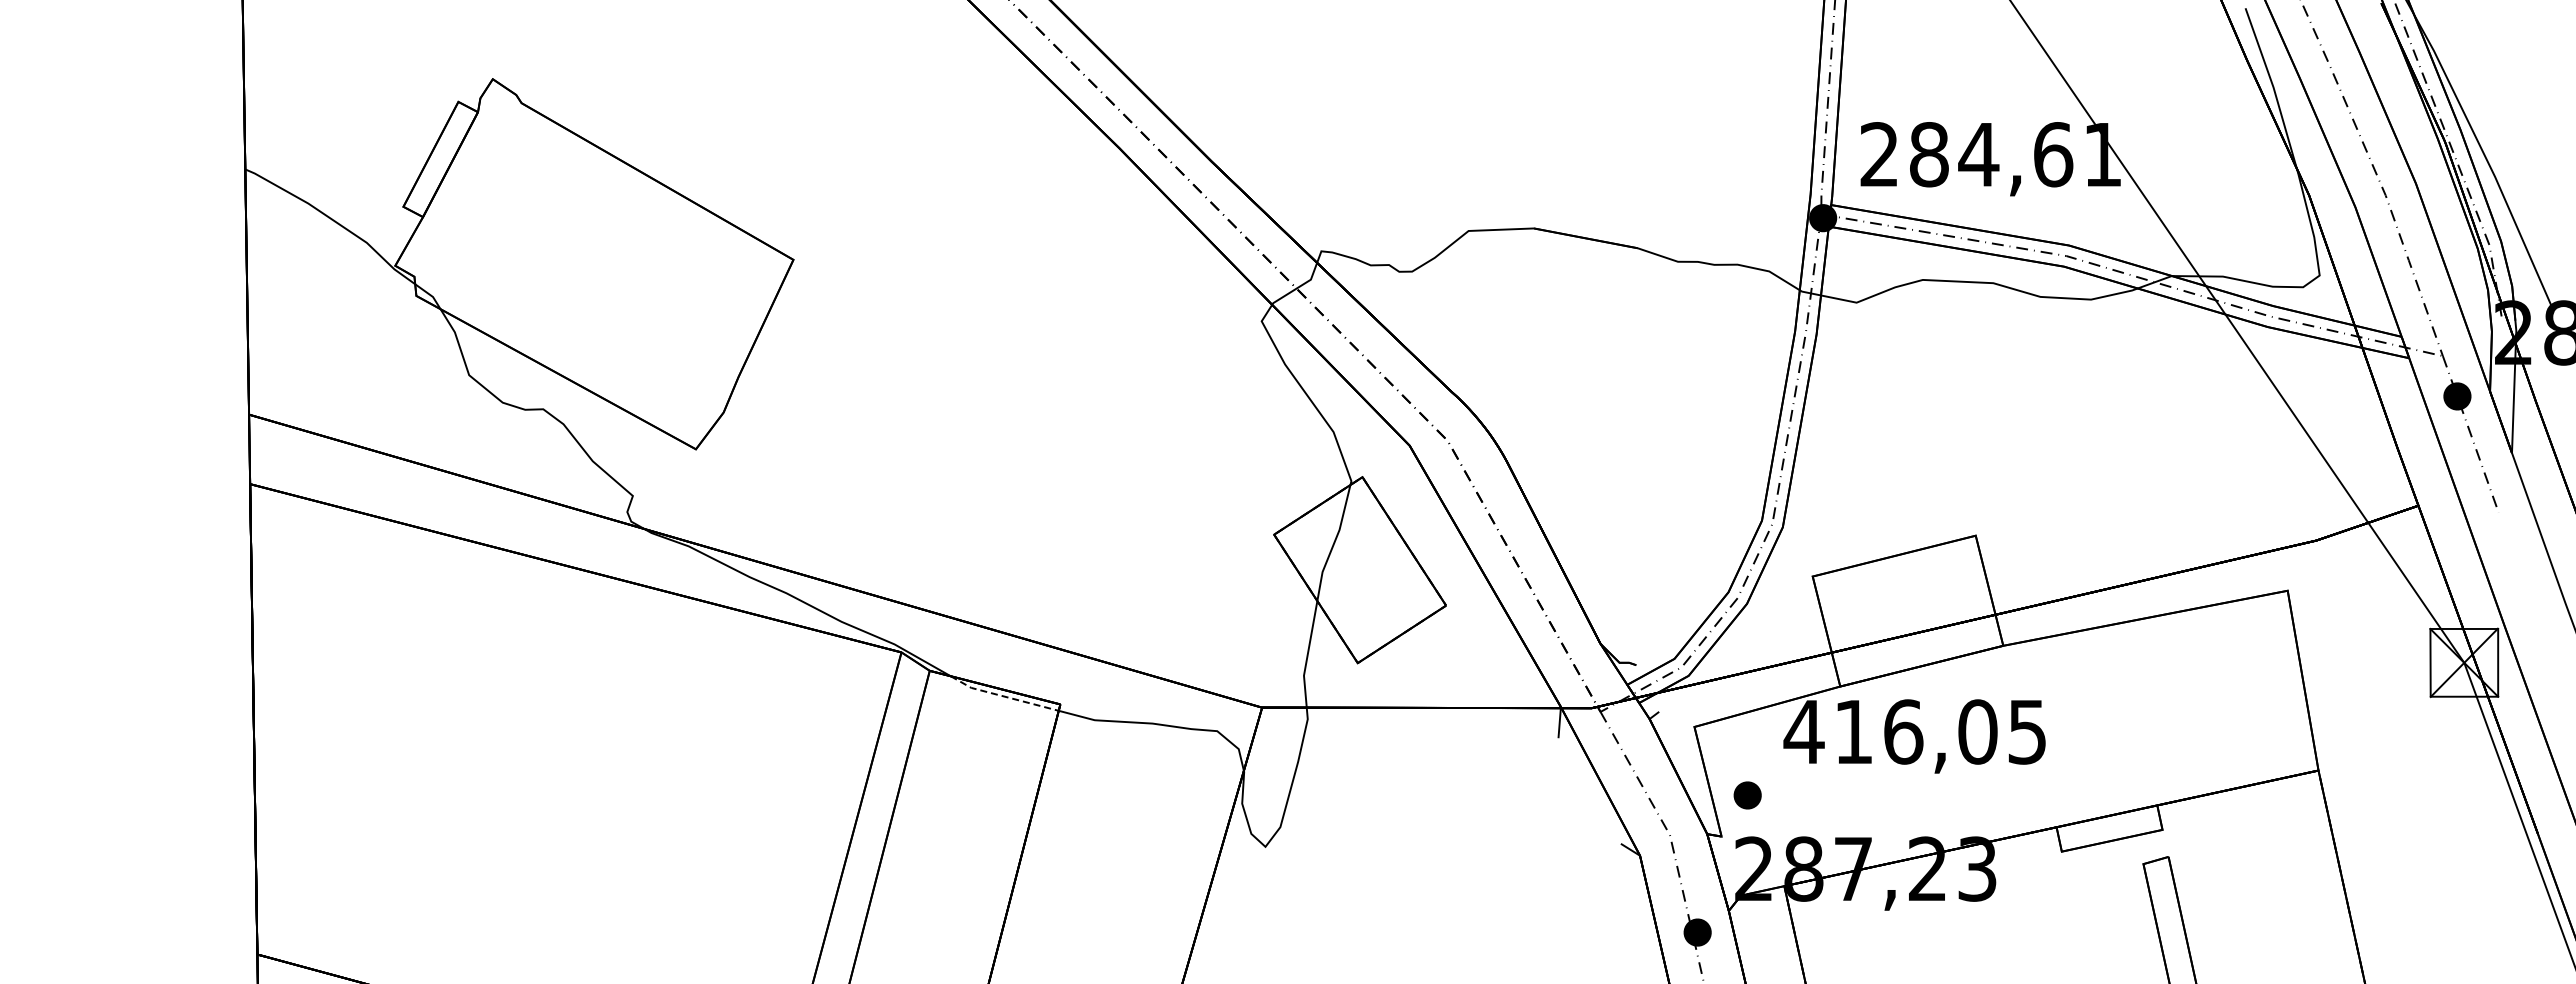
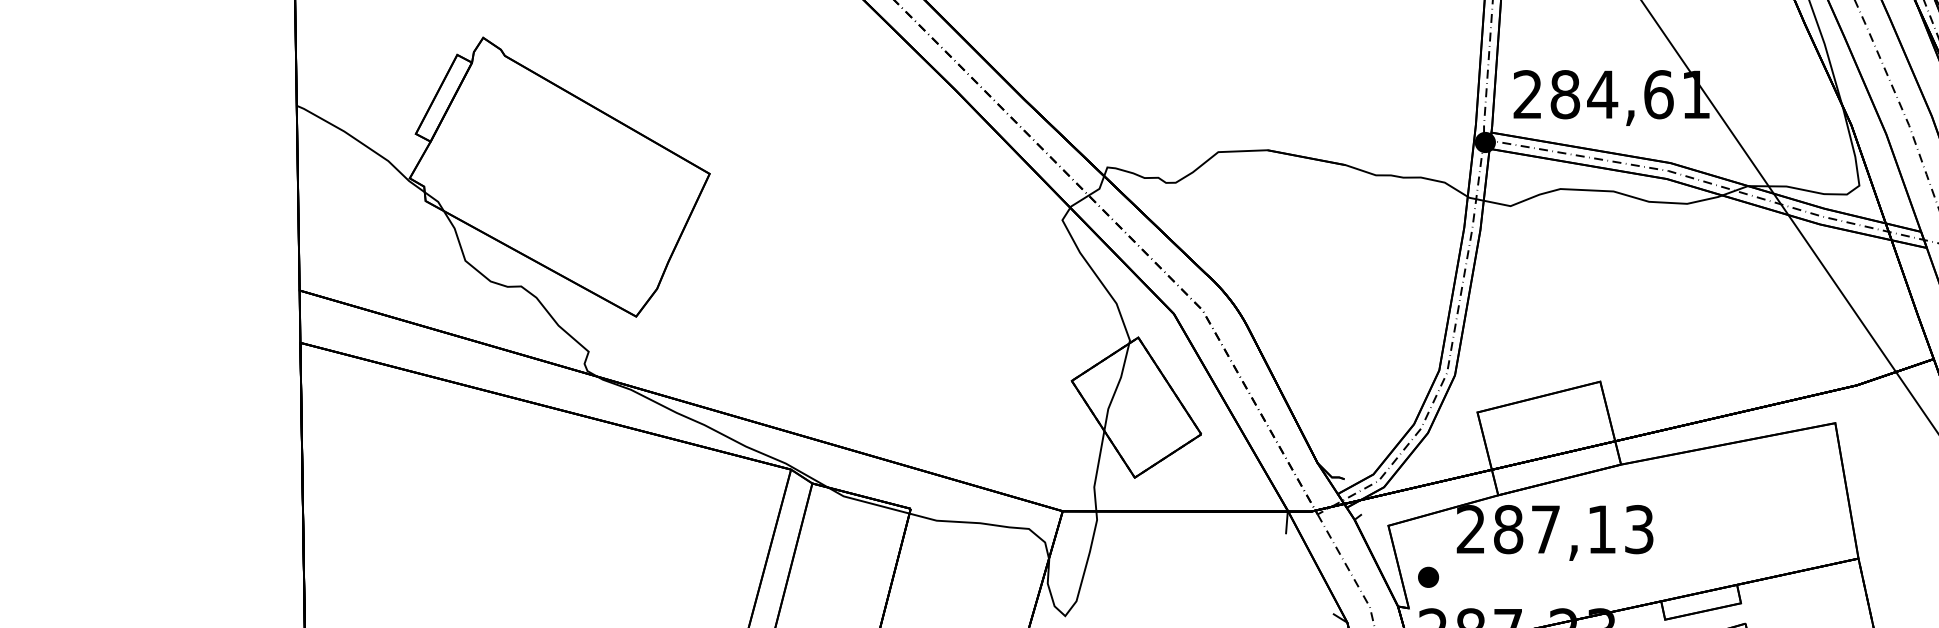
line: (1003, 696) -> (867, 502), dashed -> solid
text: (1914, 731) -> (1554, 529), 416,05 -> 287,13

